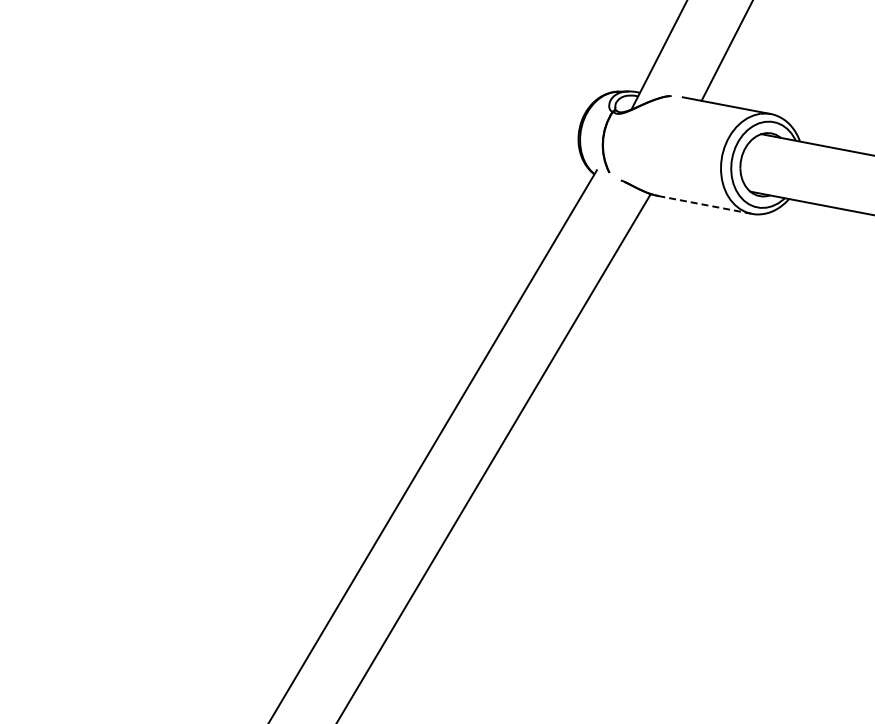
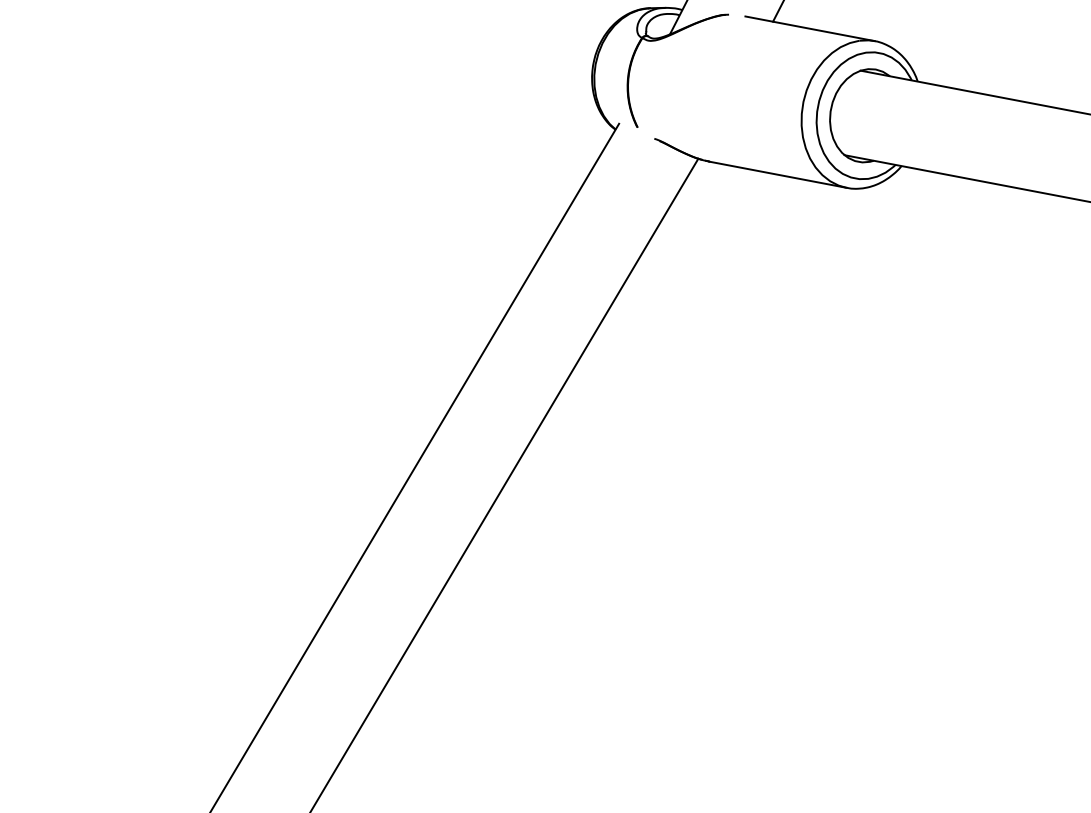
line: (705, 204) -> (778, 174), dashed -> solid

